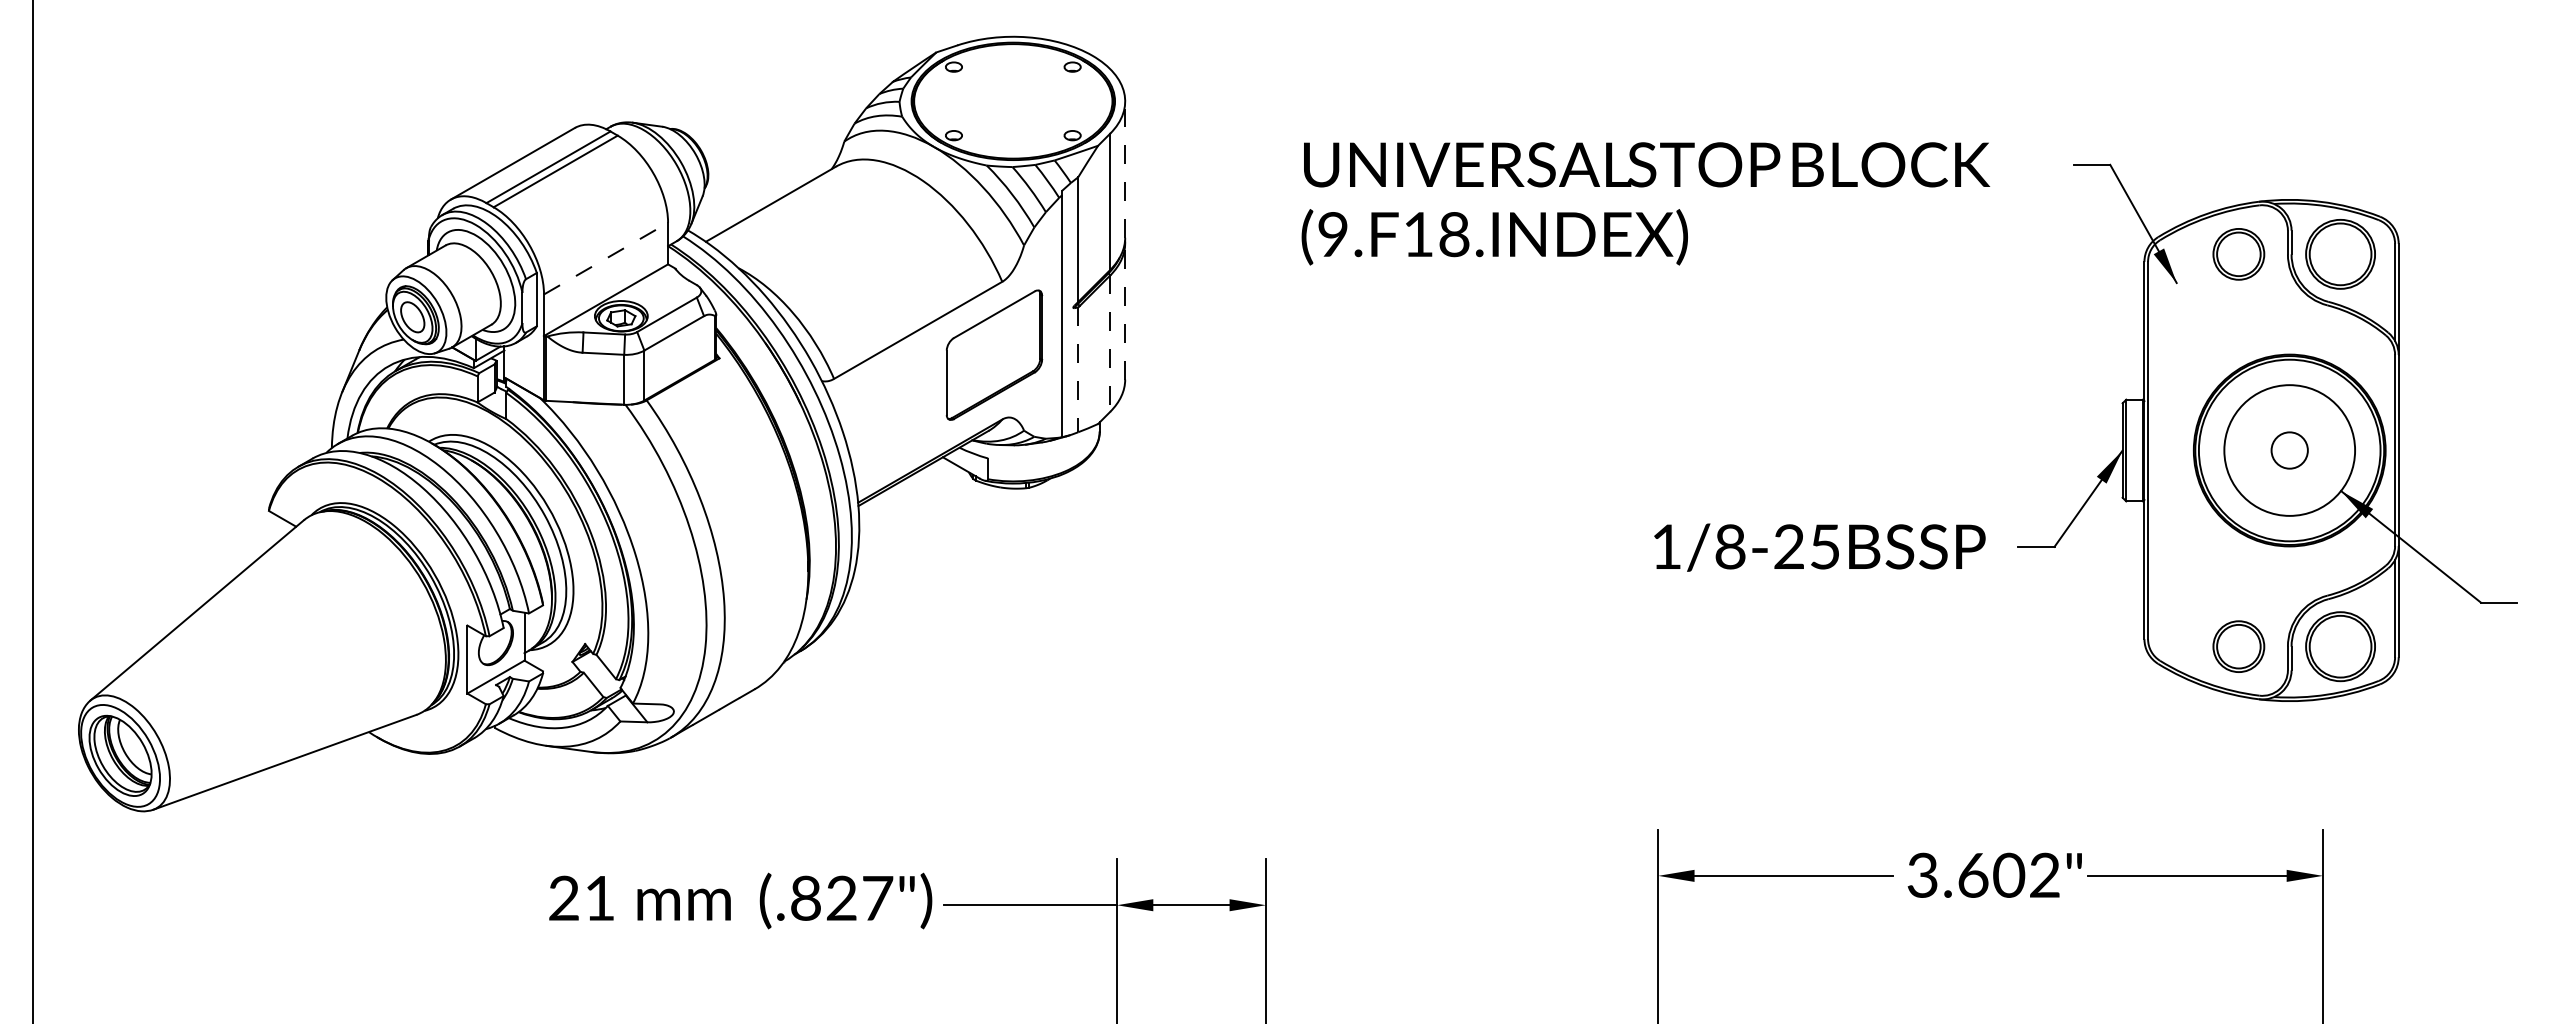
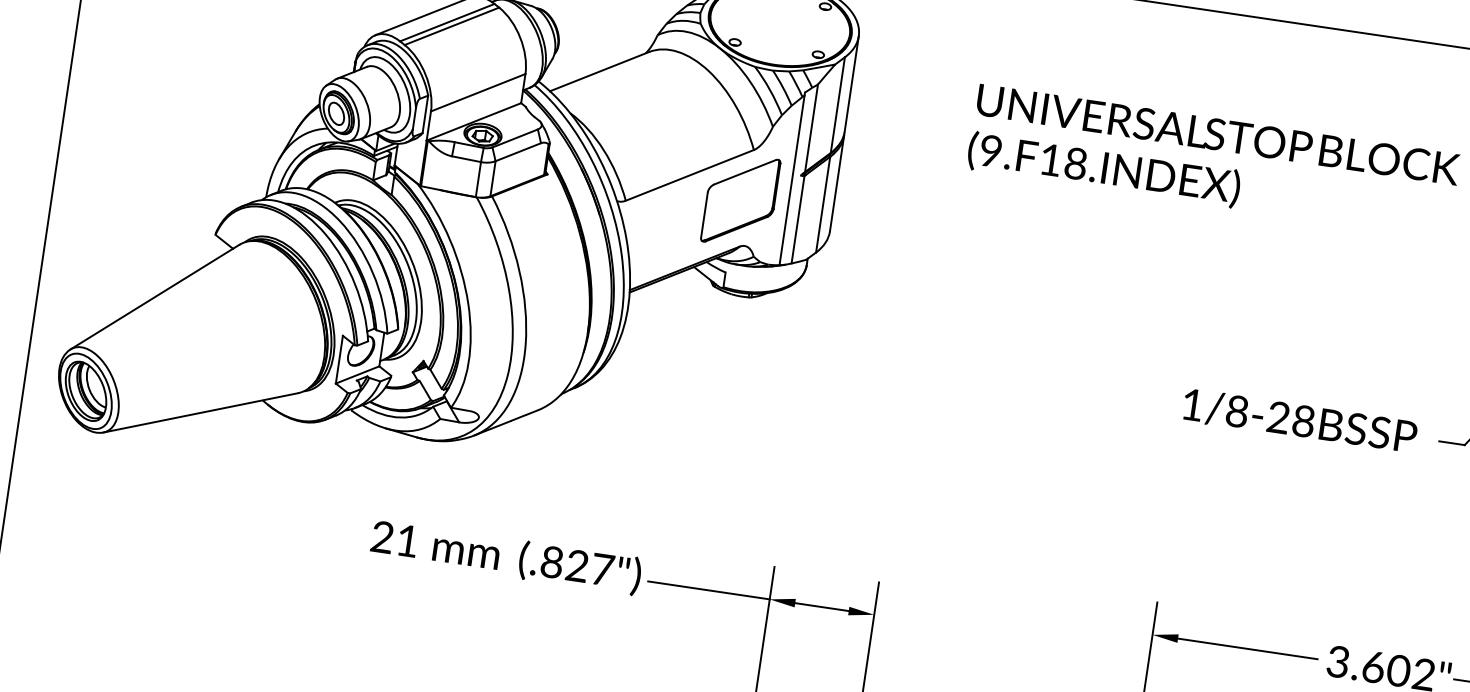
line: (1125, 169) -> (851, 84), dashed -> solid
line: (606, 258) -> (478, 92), dashed -> solid
line: (1125, 310) -> (837, 182), dashed -> solid
line: (1110, 344) -> (823, 205), dashed -> solid
line: (1078, 370) -> (798, 220), dashed -> solid
text: (1825, 546) -> (1304, 421), 1/8-25 -> 1/8-28

